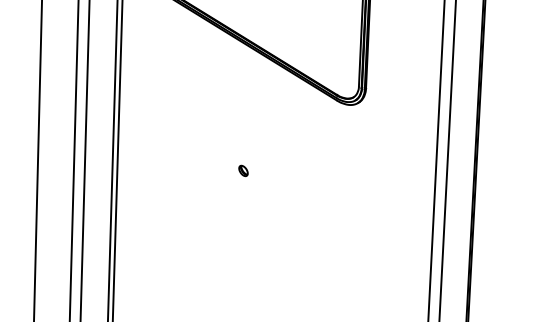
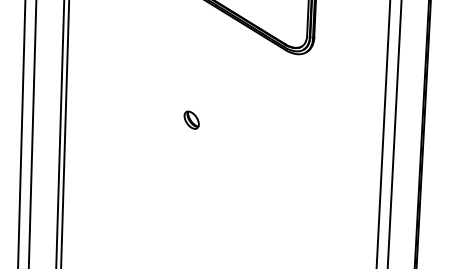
part: (243, 170) -> (191, 119), size x1.67

